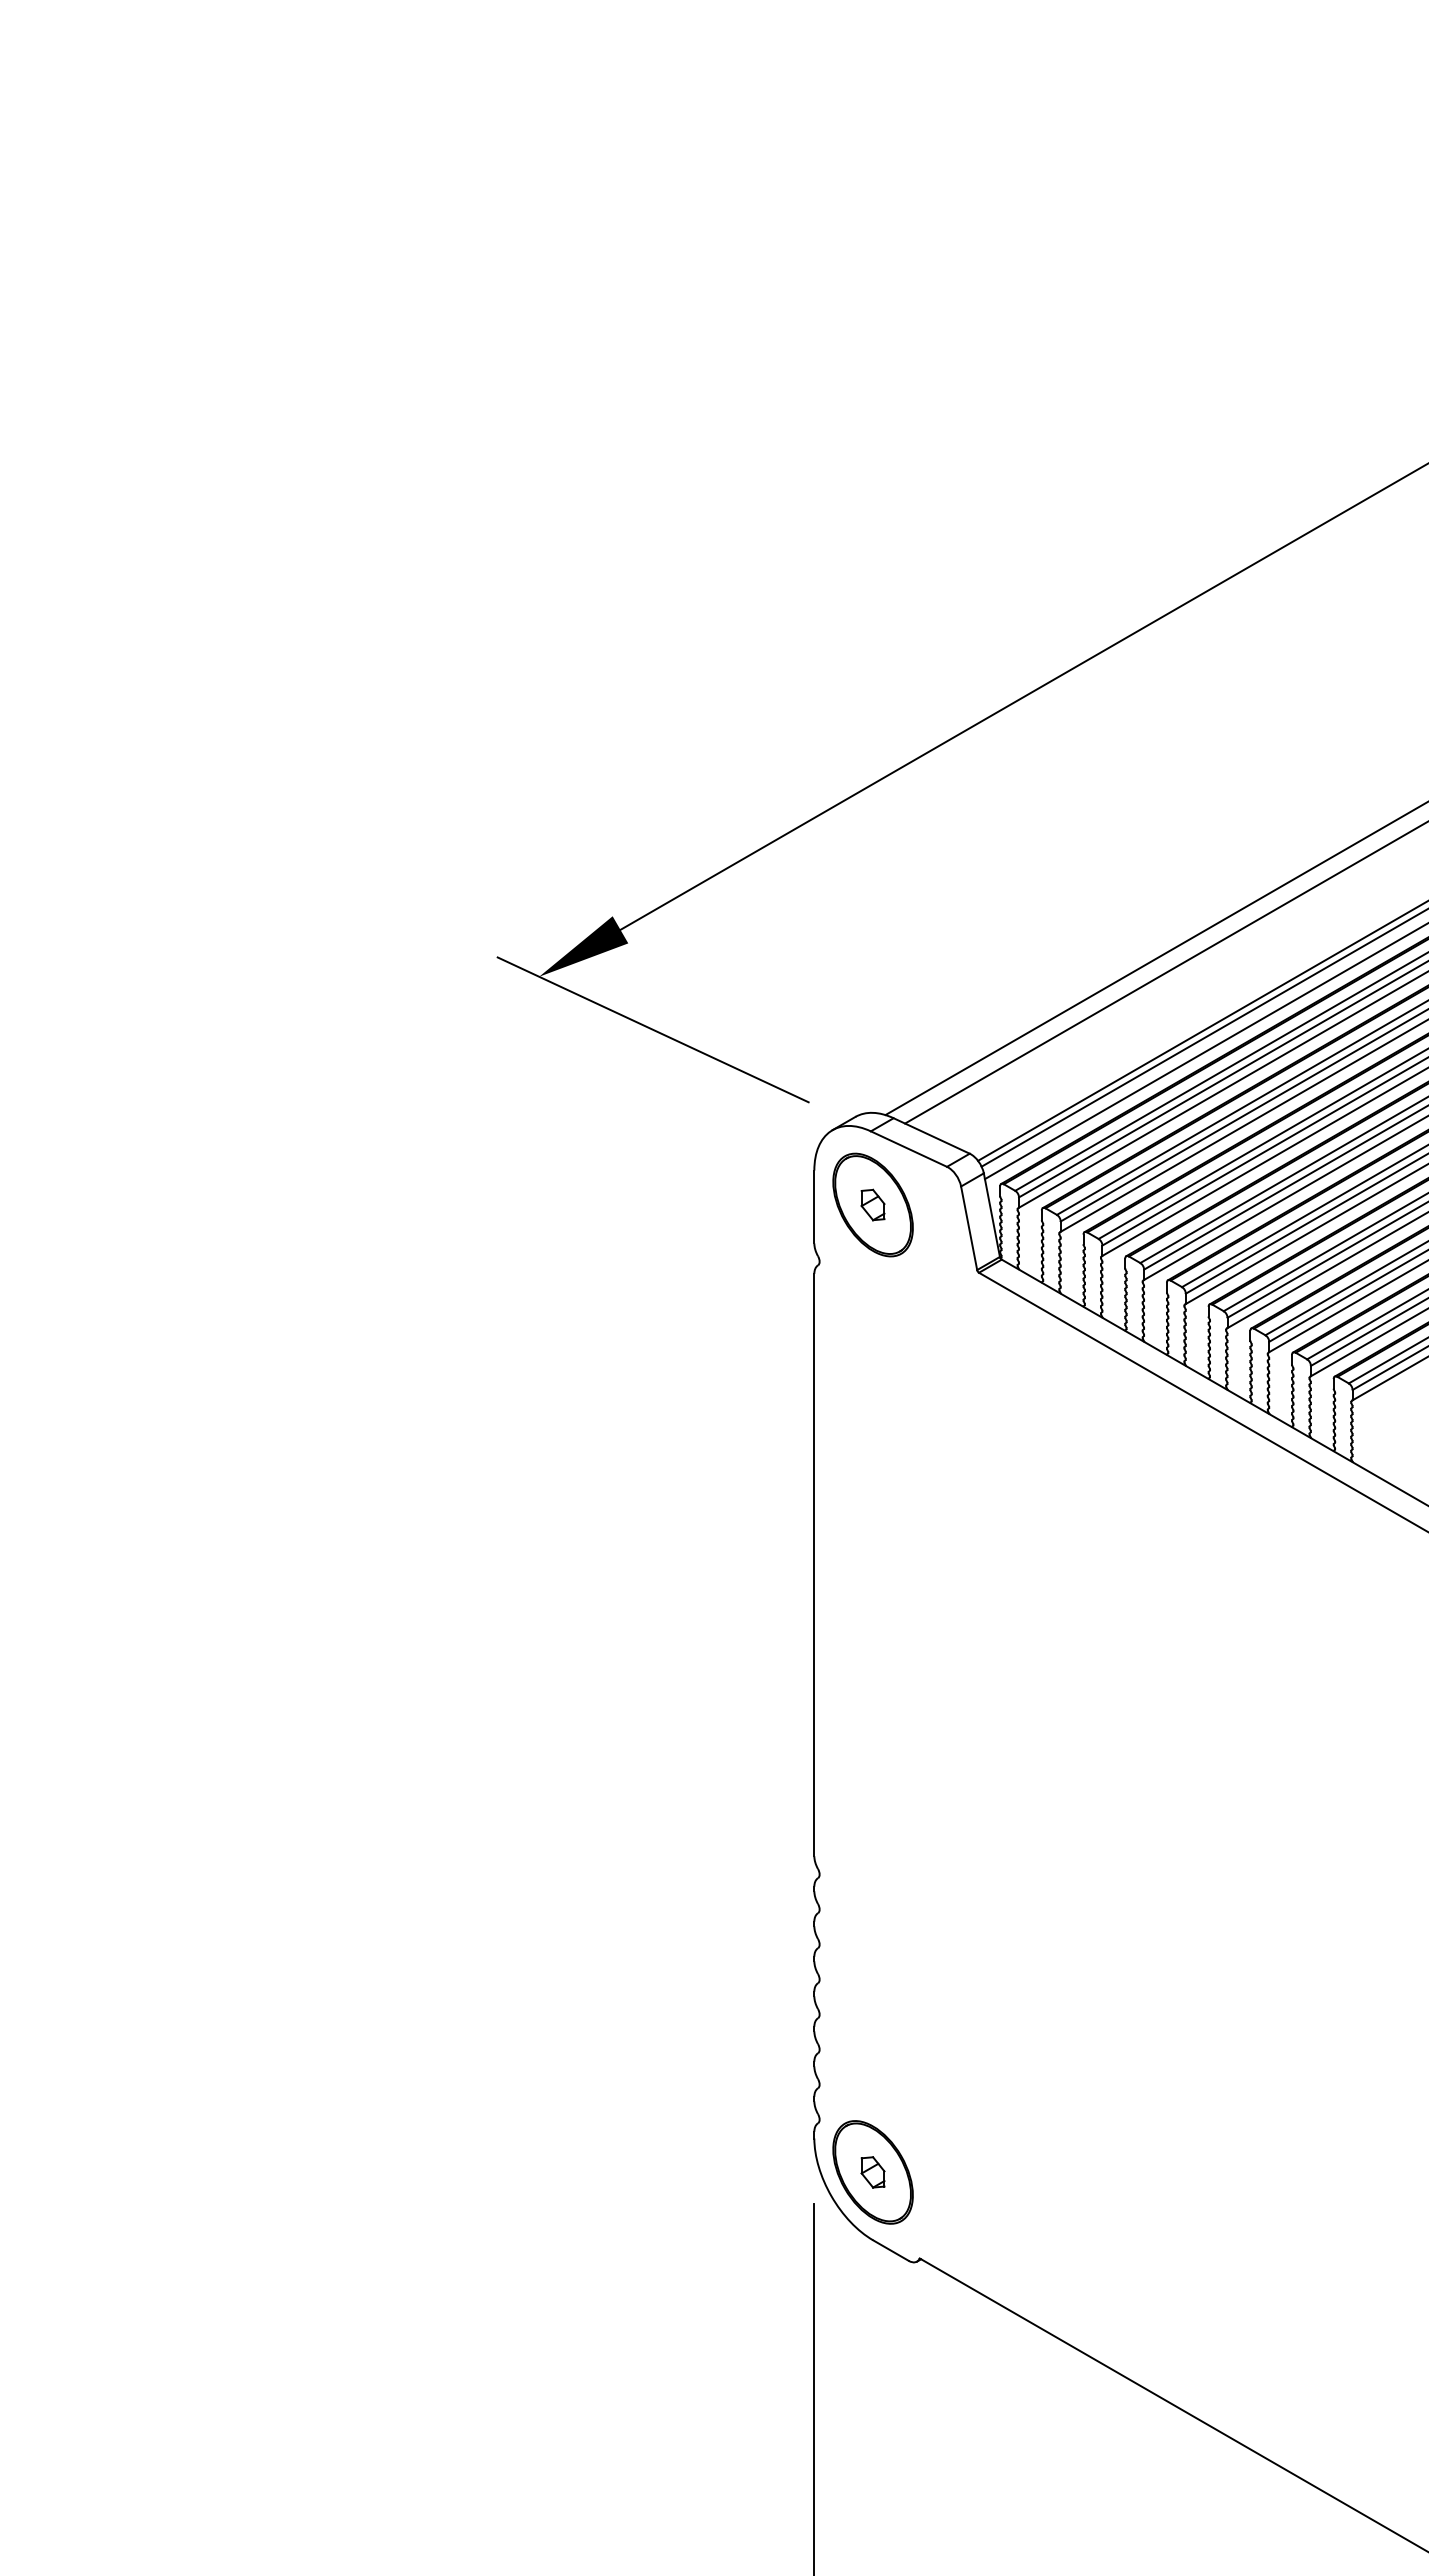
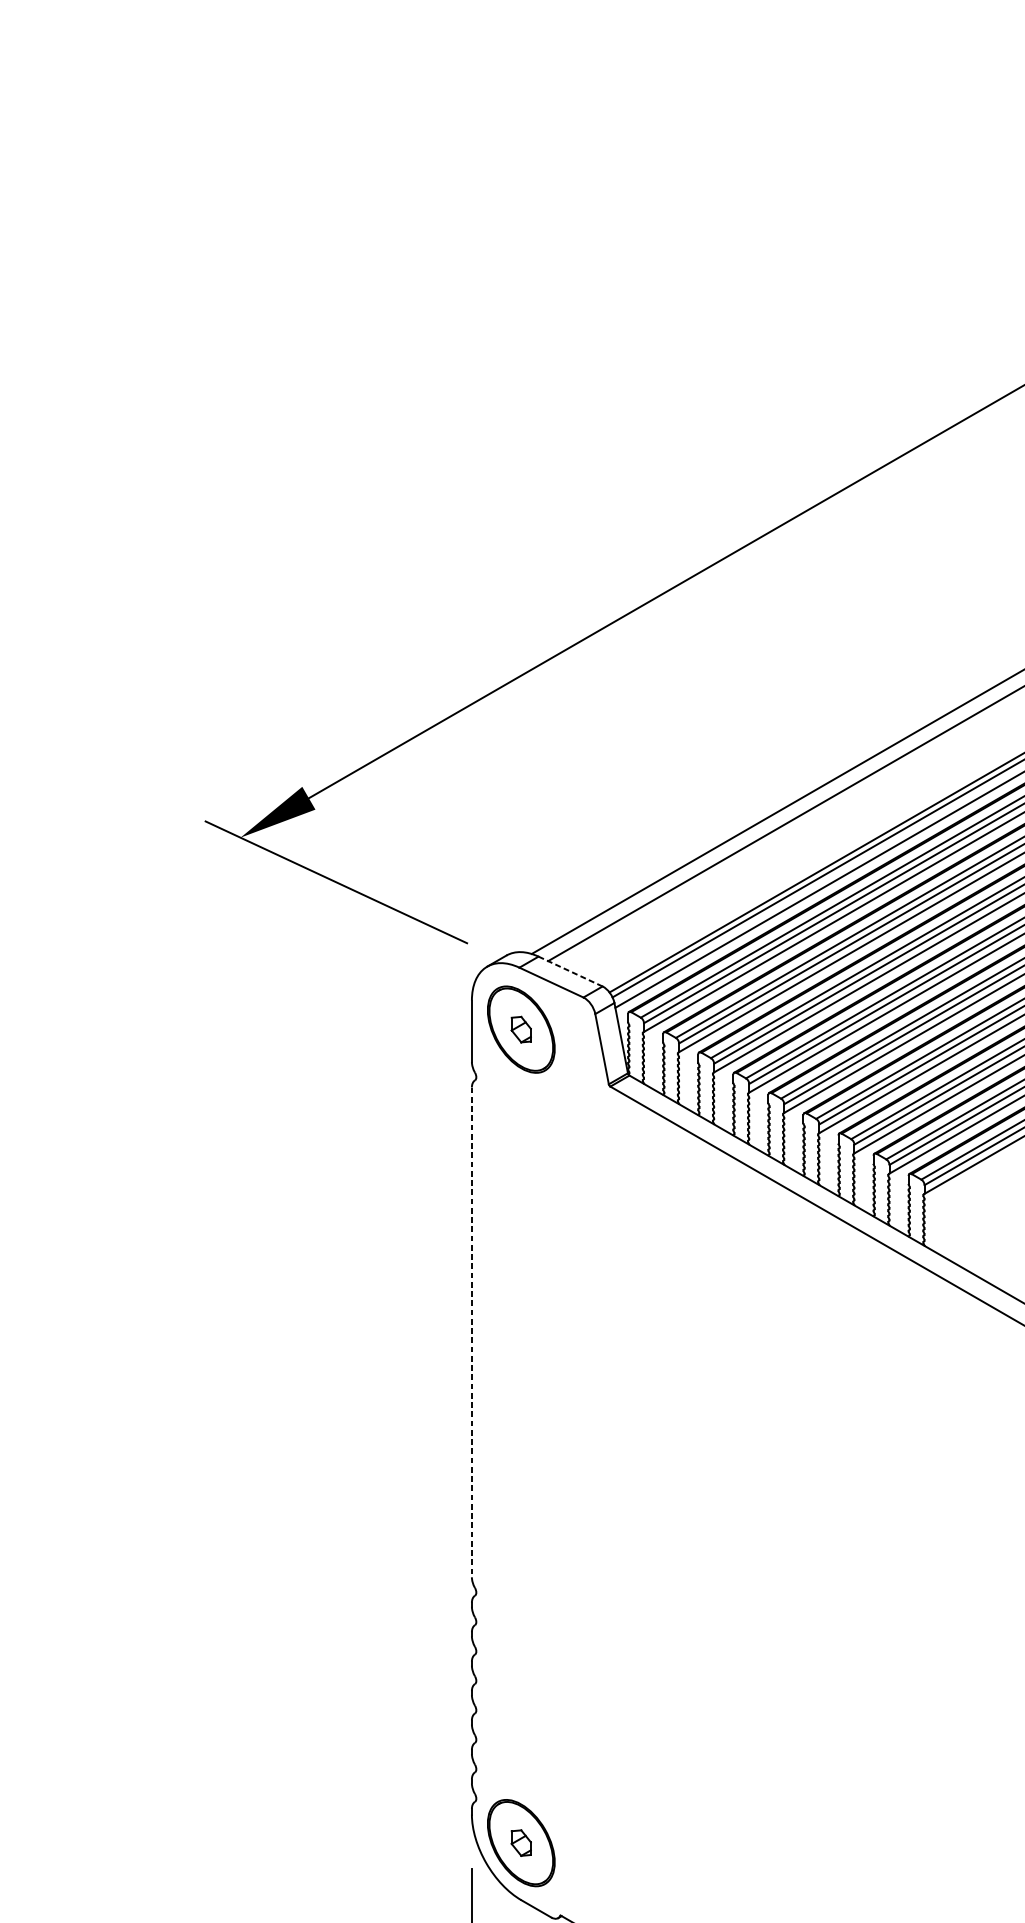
line: (931, 1135) -> (570, 971), solid -> dashed
line: (814, 1565) -> (472, 1332), solid -> dashed

